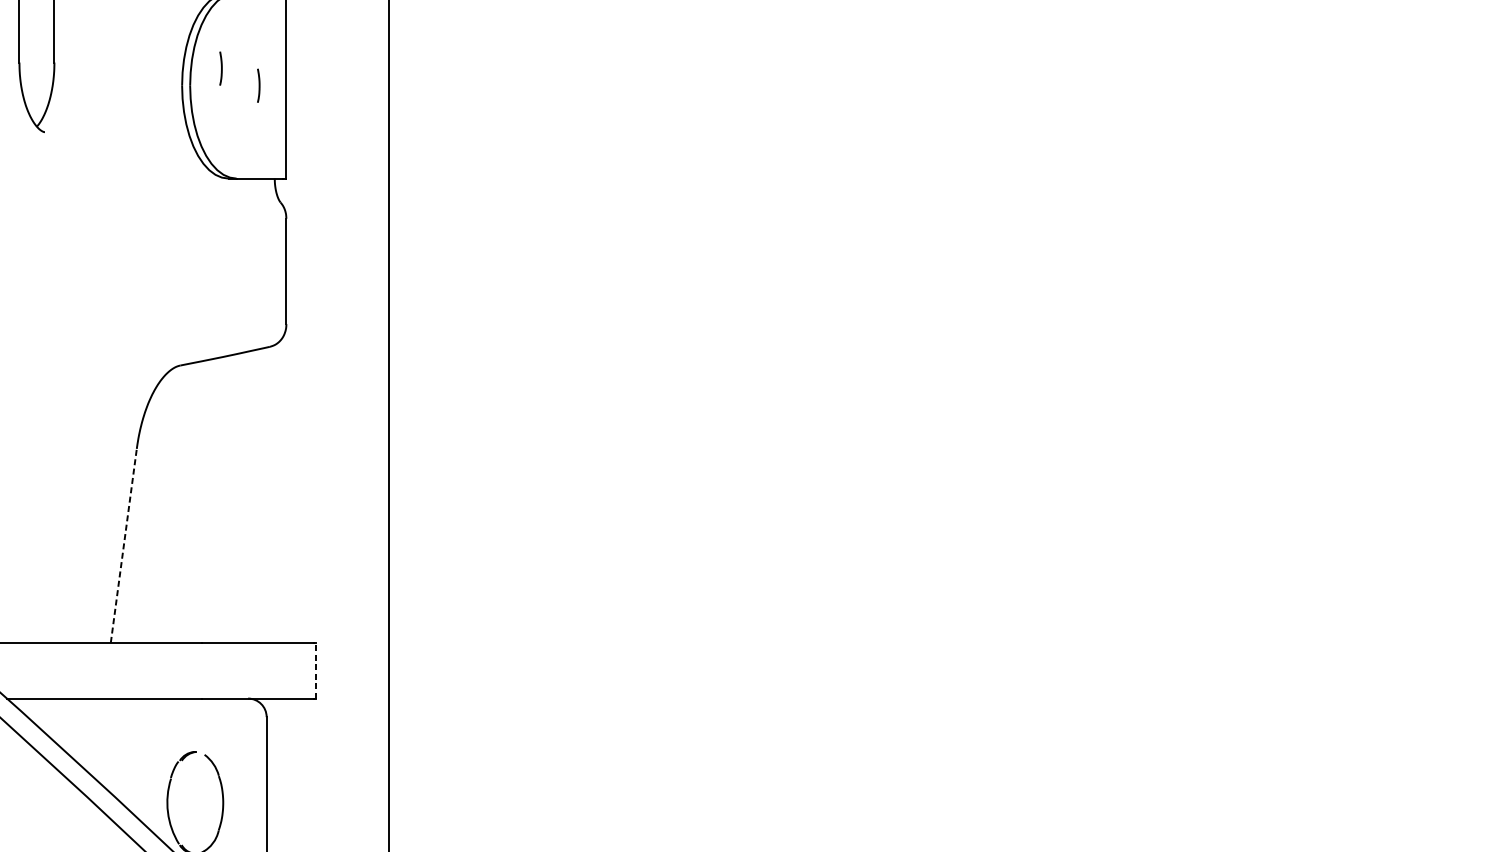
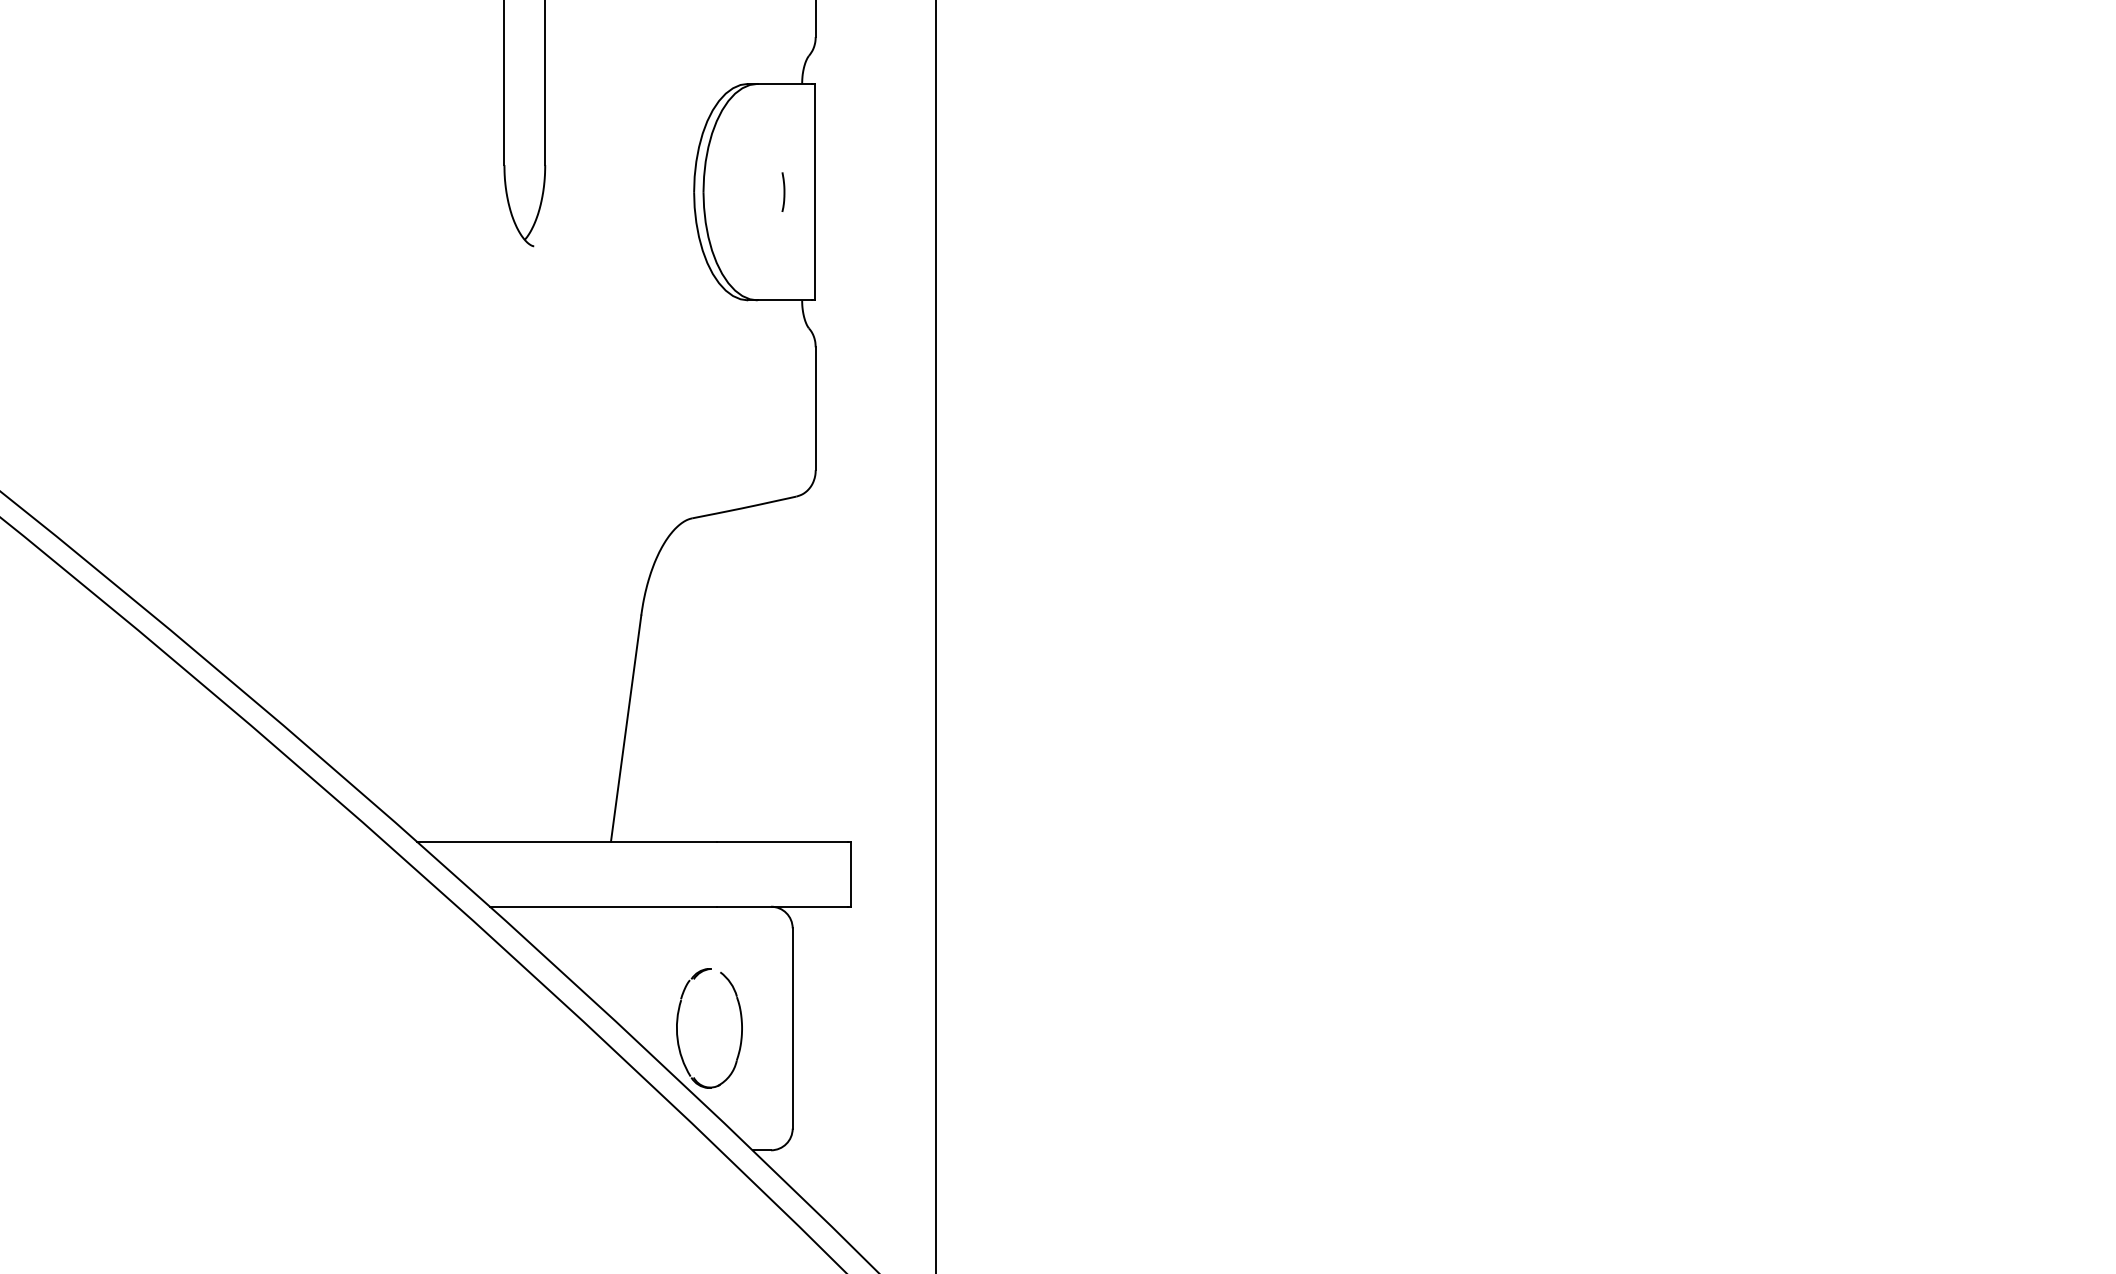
curve: (221, 68) -> (739, 171), removed
line: (124, 545) -> (626, 728), dashed -> solid
line: (316, 670) -> (850, 873), dashed -> solid

